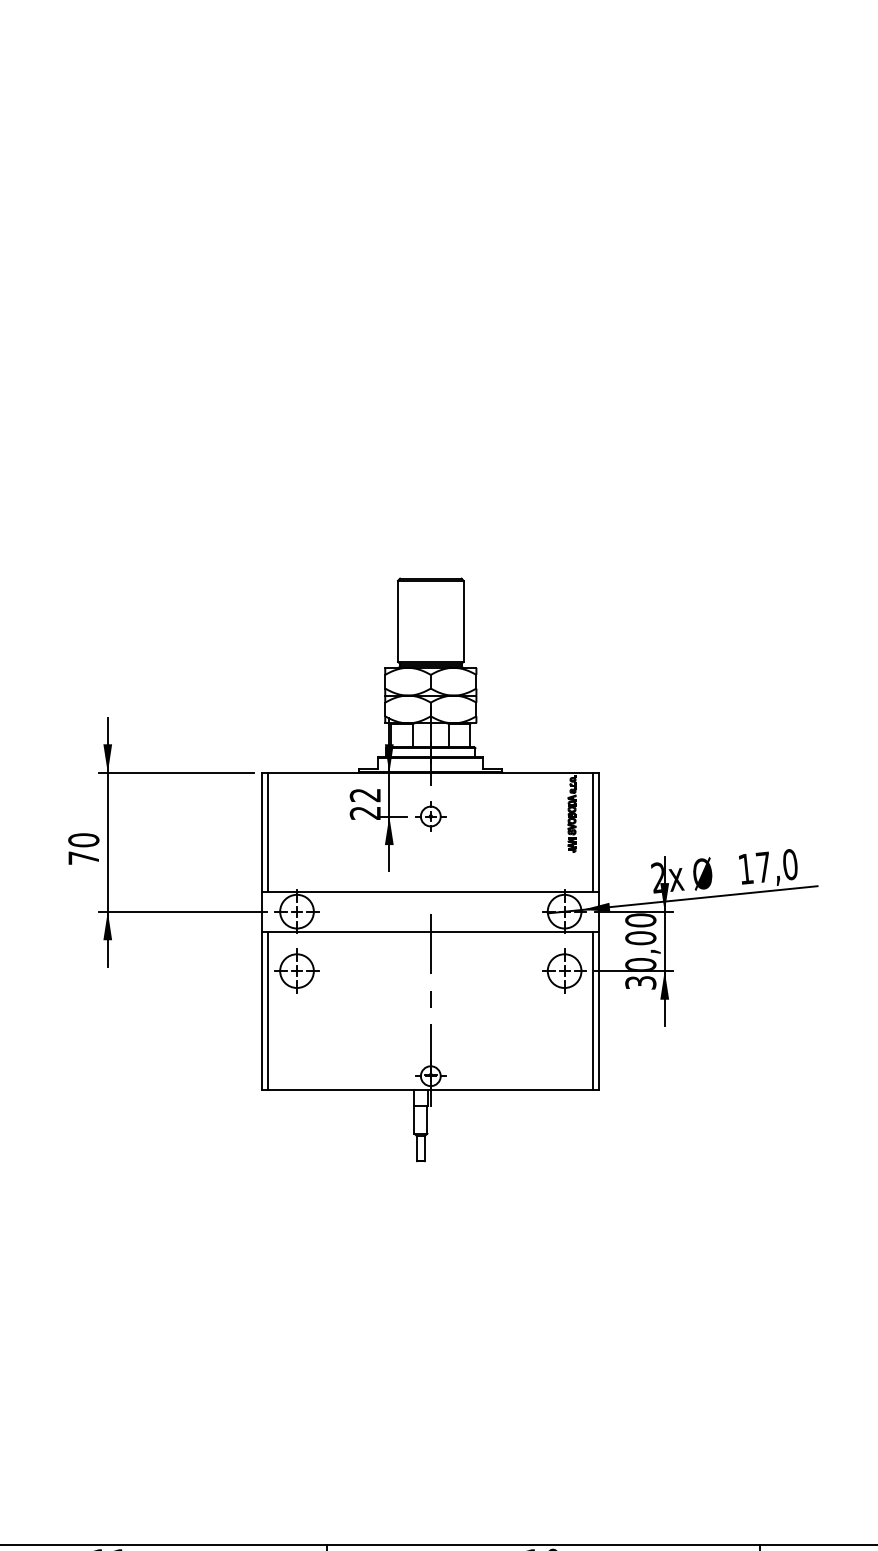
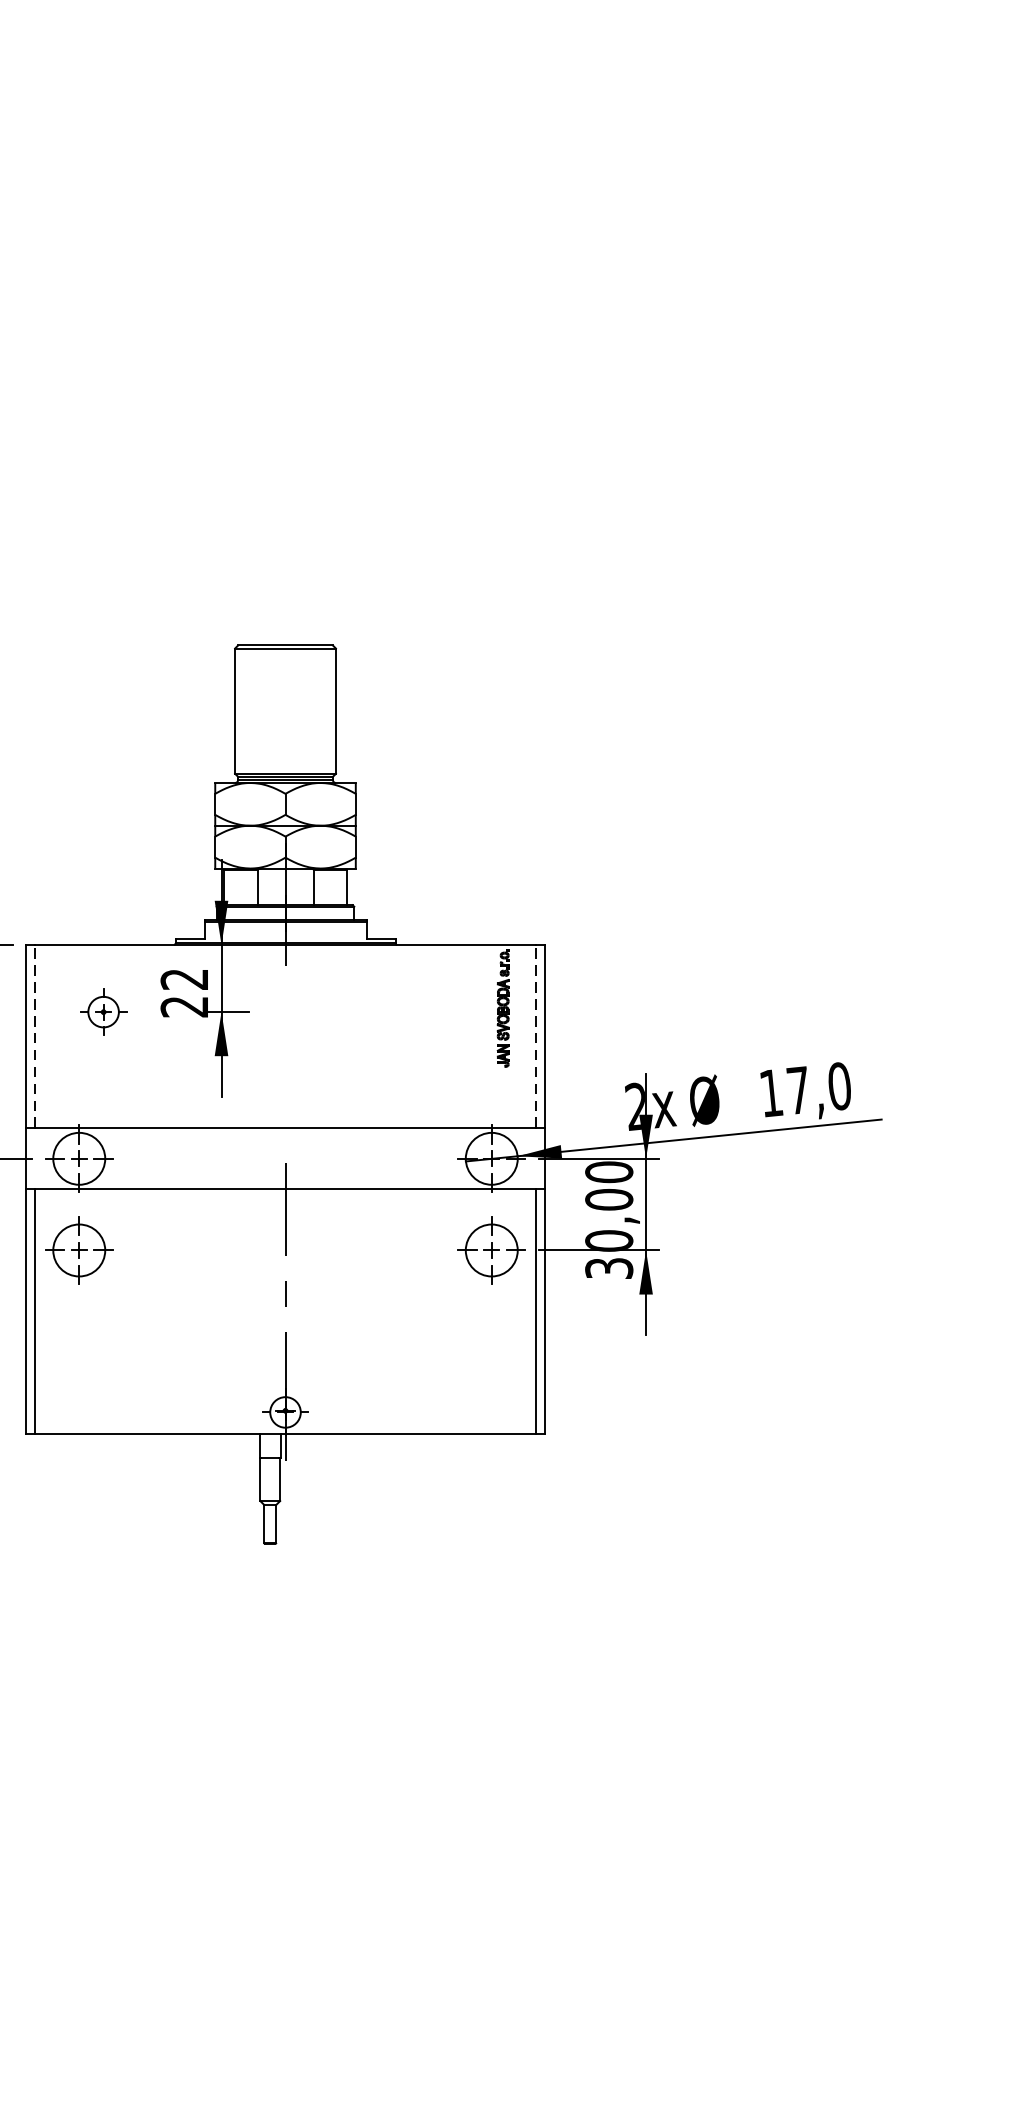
part: (430, 816) -> (103, 1012), moved
line: (268, 831) -> (35, 1035), solid -> dashed
line: (593, 831) -> (536, 1035), solid -> dashed

